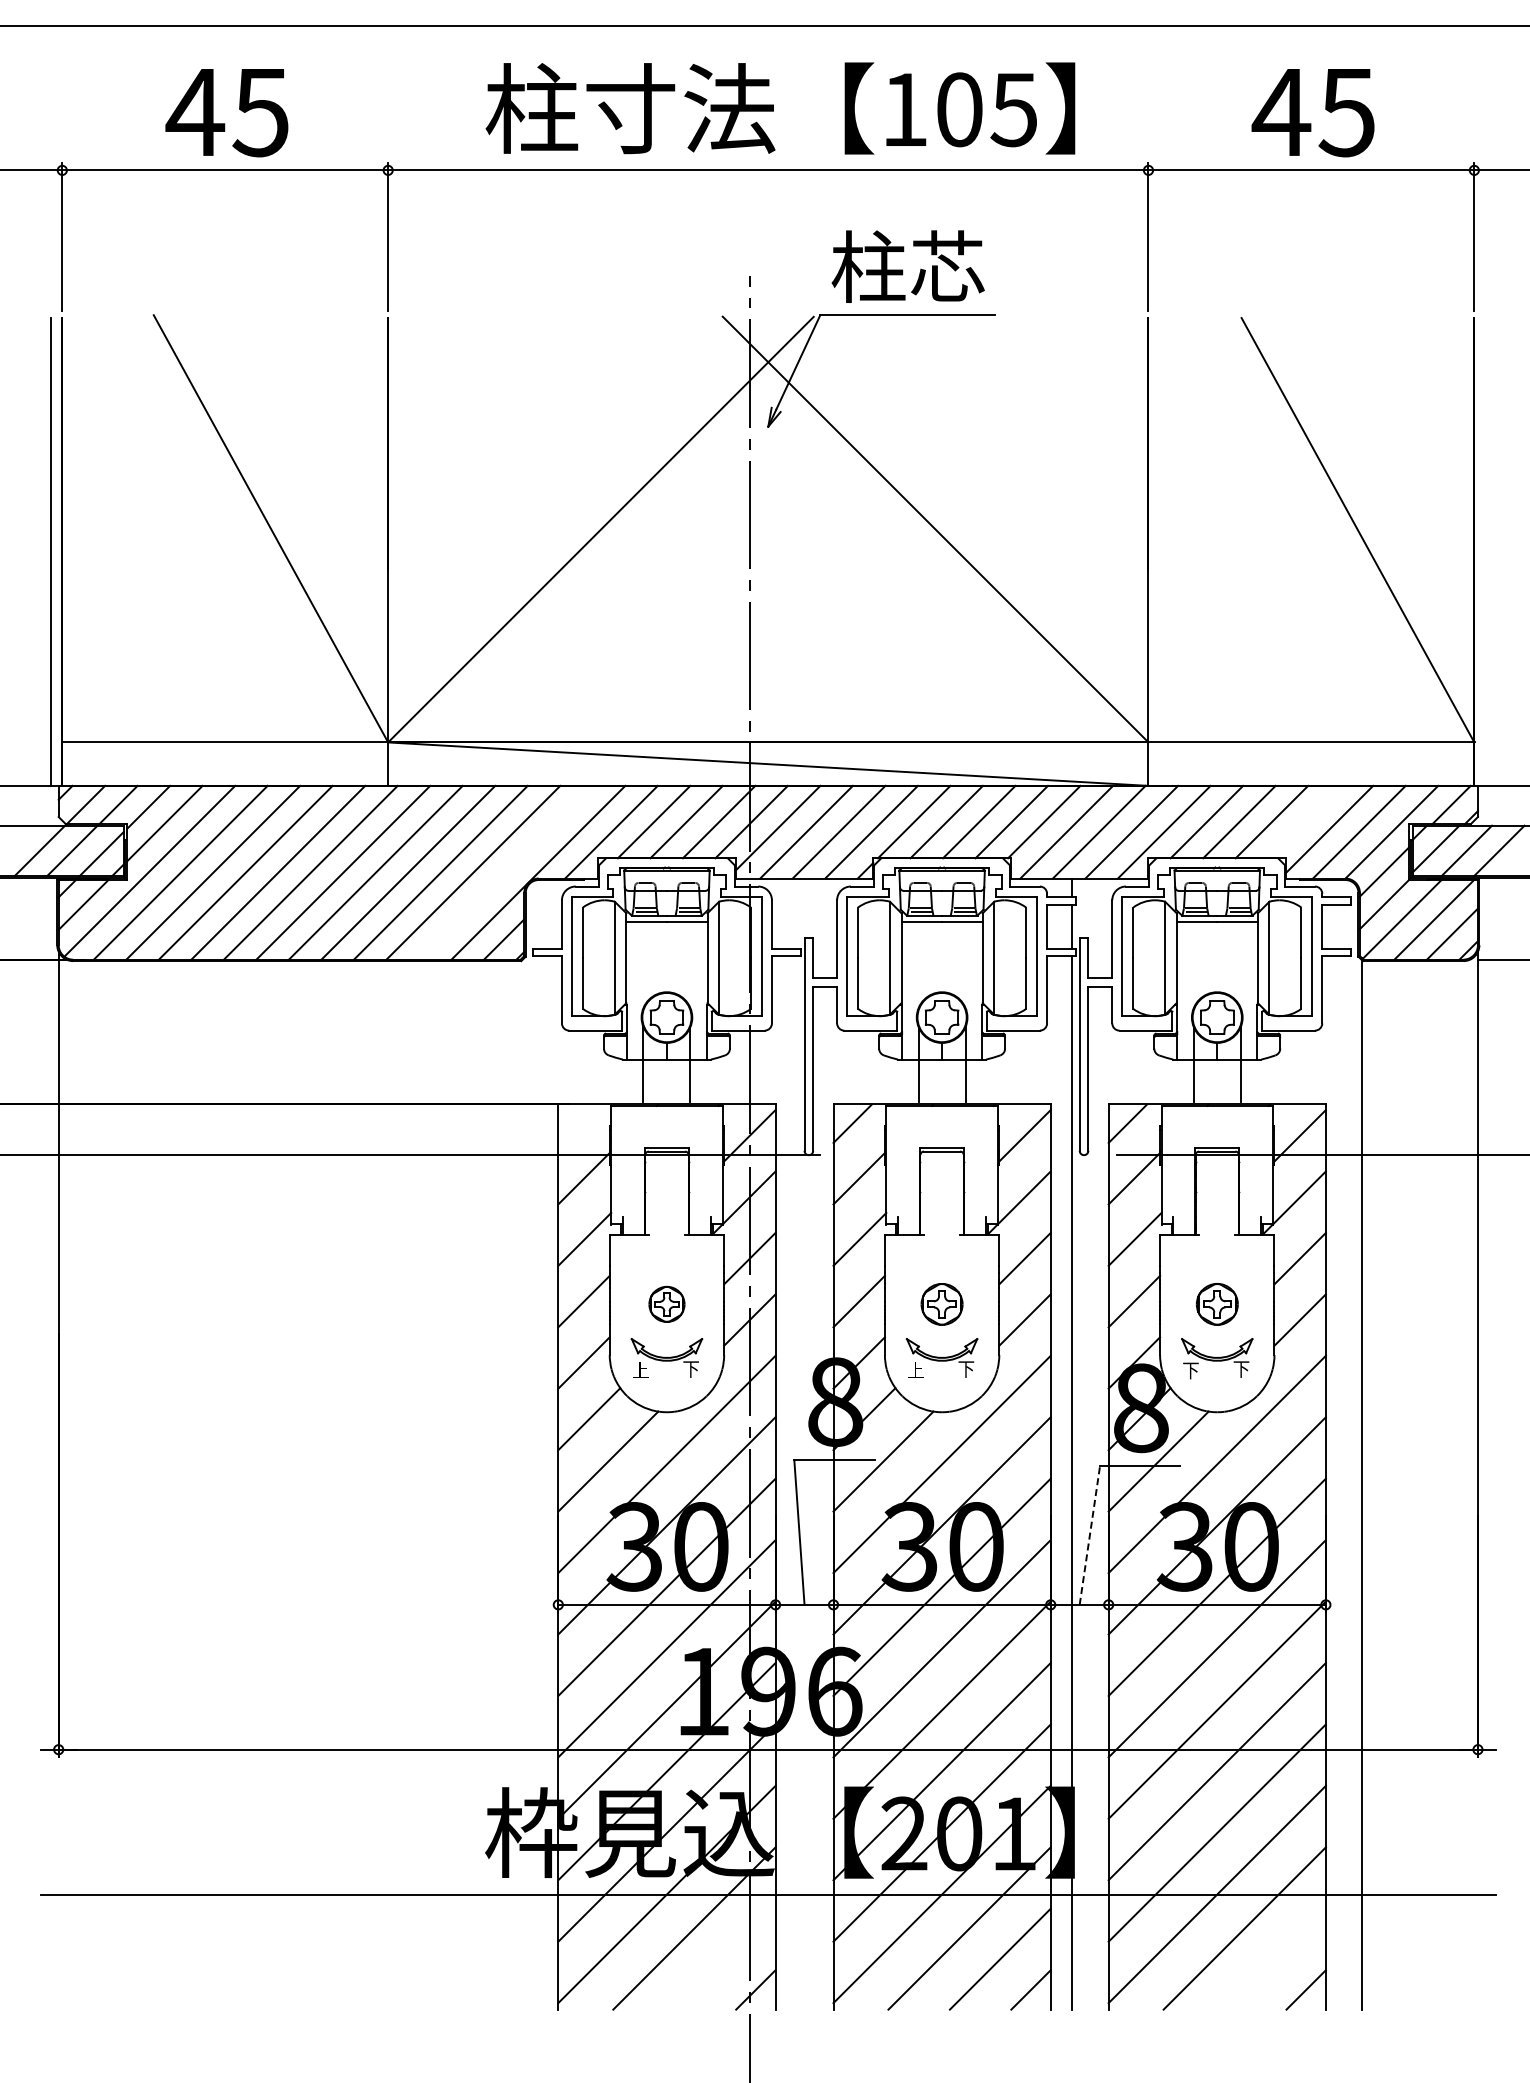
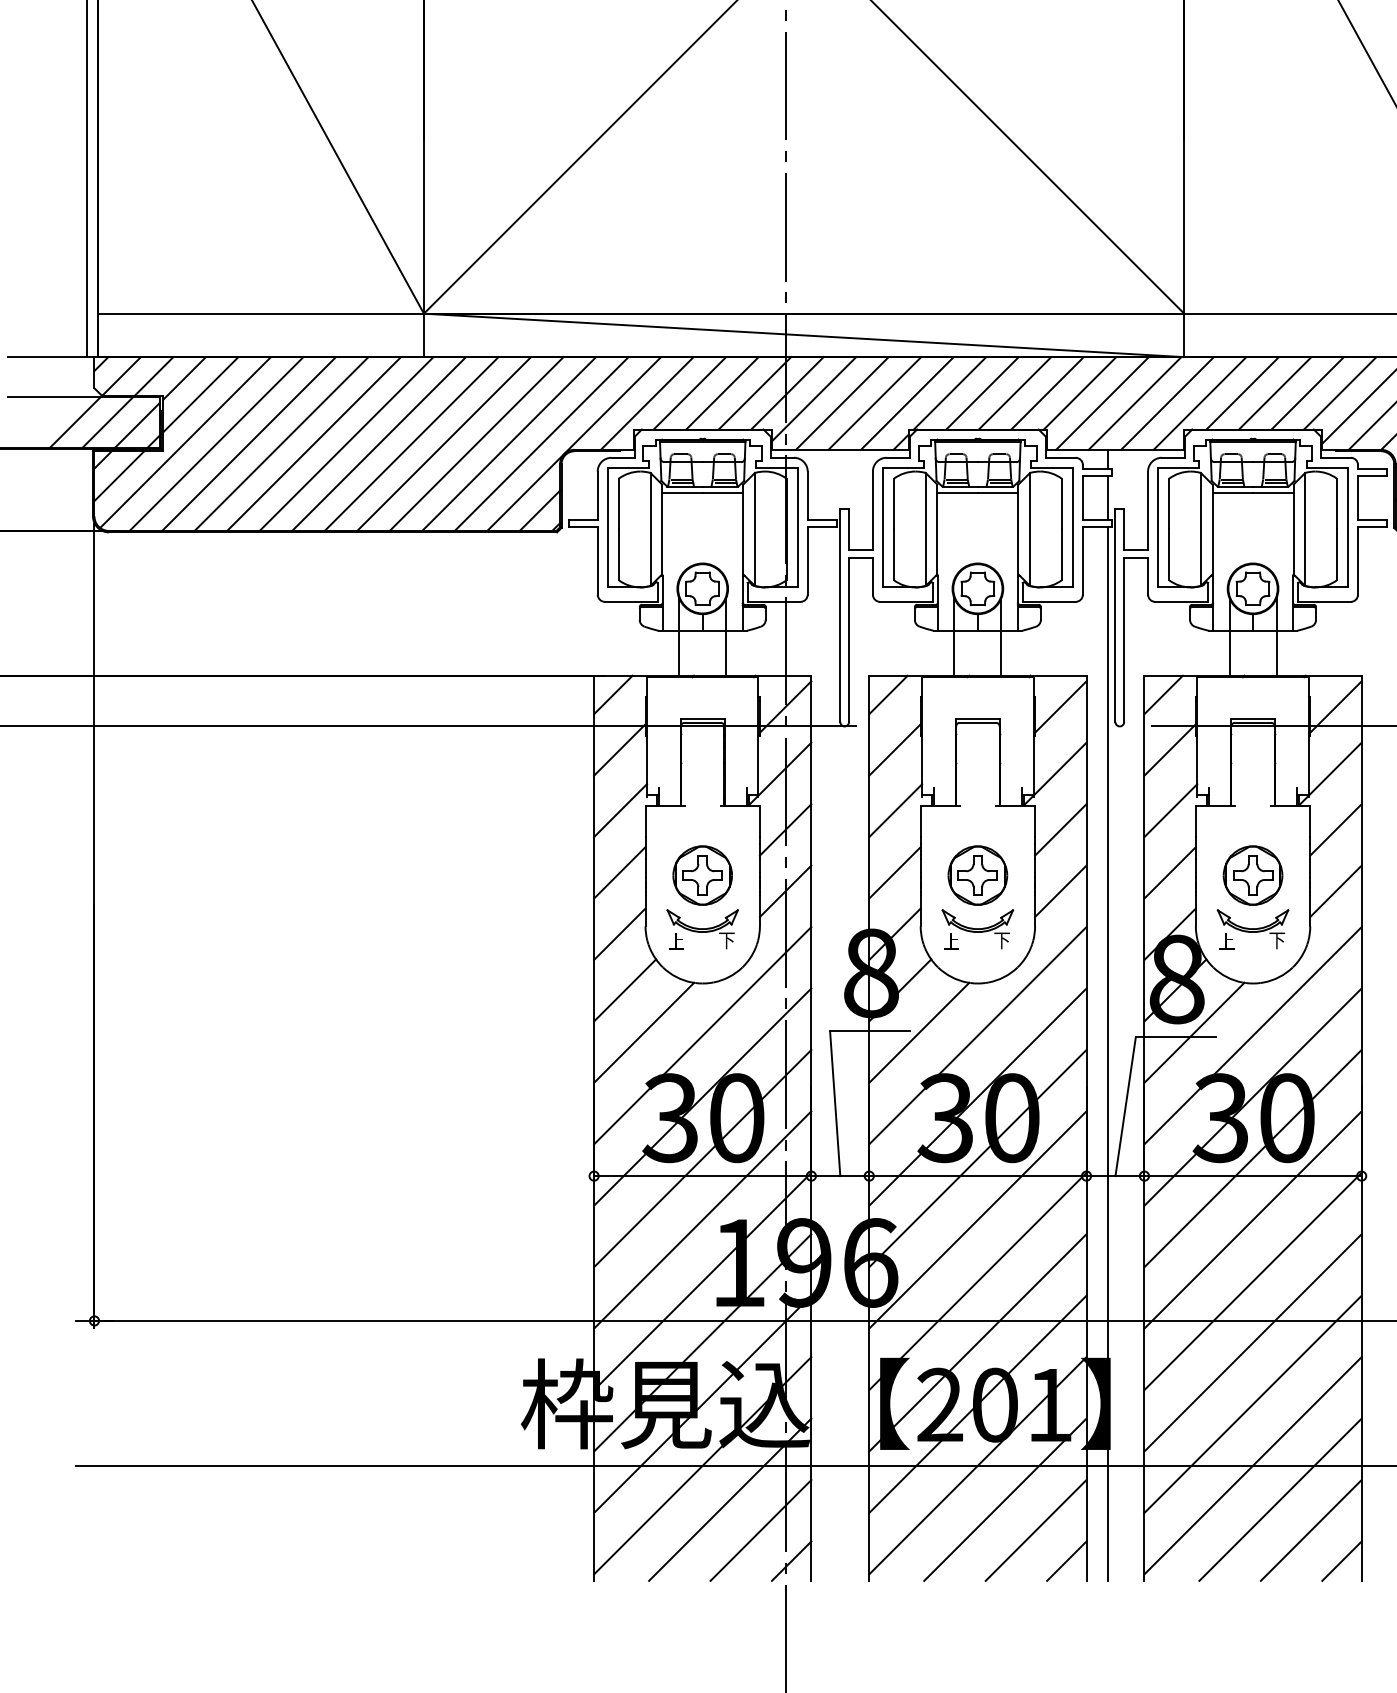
line: (1304, 821) -> (1340, 392), added
line: (505, 872) -> (541, 443), added
line: (577, 1123) -> (613, 694), added
part: (666, 1304) -> (702, 875), size x1.67
part: (941, 1304) -> (977, 875), size x1.43
part: (1217, 1304) -> (1253, 875), size x1.43
text: (1190, 1370) -> (1226, 941), 下 -> 上
line: (1089, 1535) -> (1125, 1106), dashed -> solid
line: (724, 1958) -> (760, 1529), added
line: (1275, 1958) -> (1311, 1529), added

